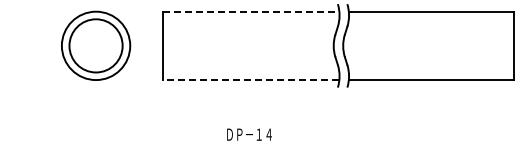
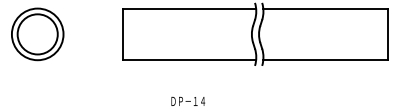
line: (251, 11) -> (189, 8), dashed -> solid
part: (96, 45) -> (38, 34), moved
line: (250, 80) -> (189, 60), dashed -> solid

